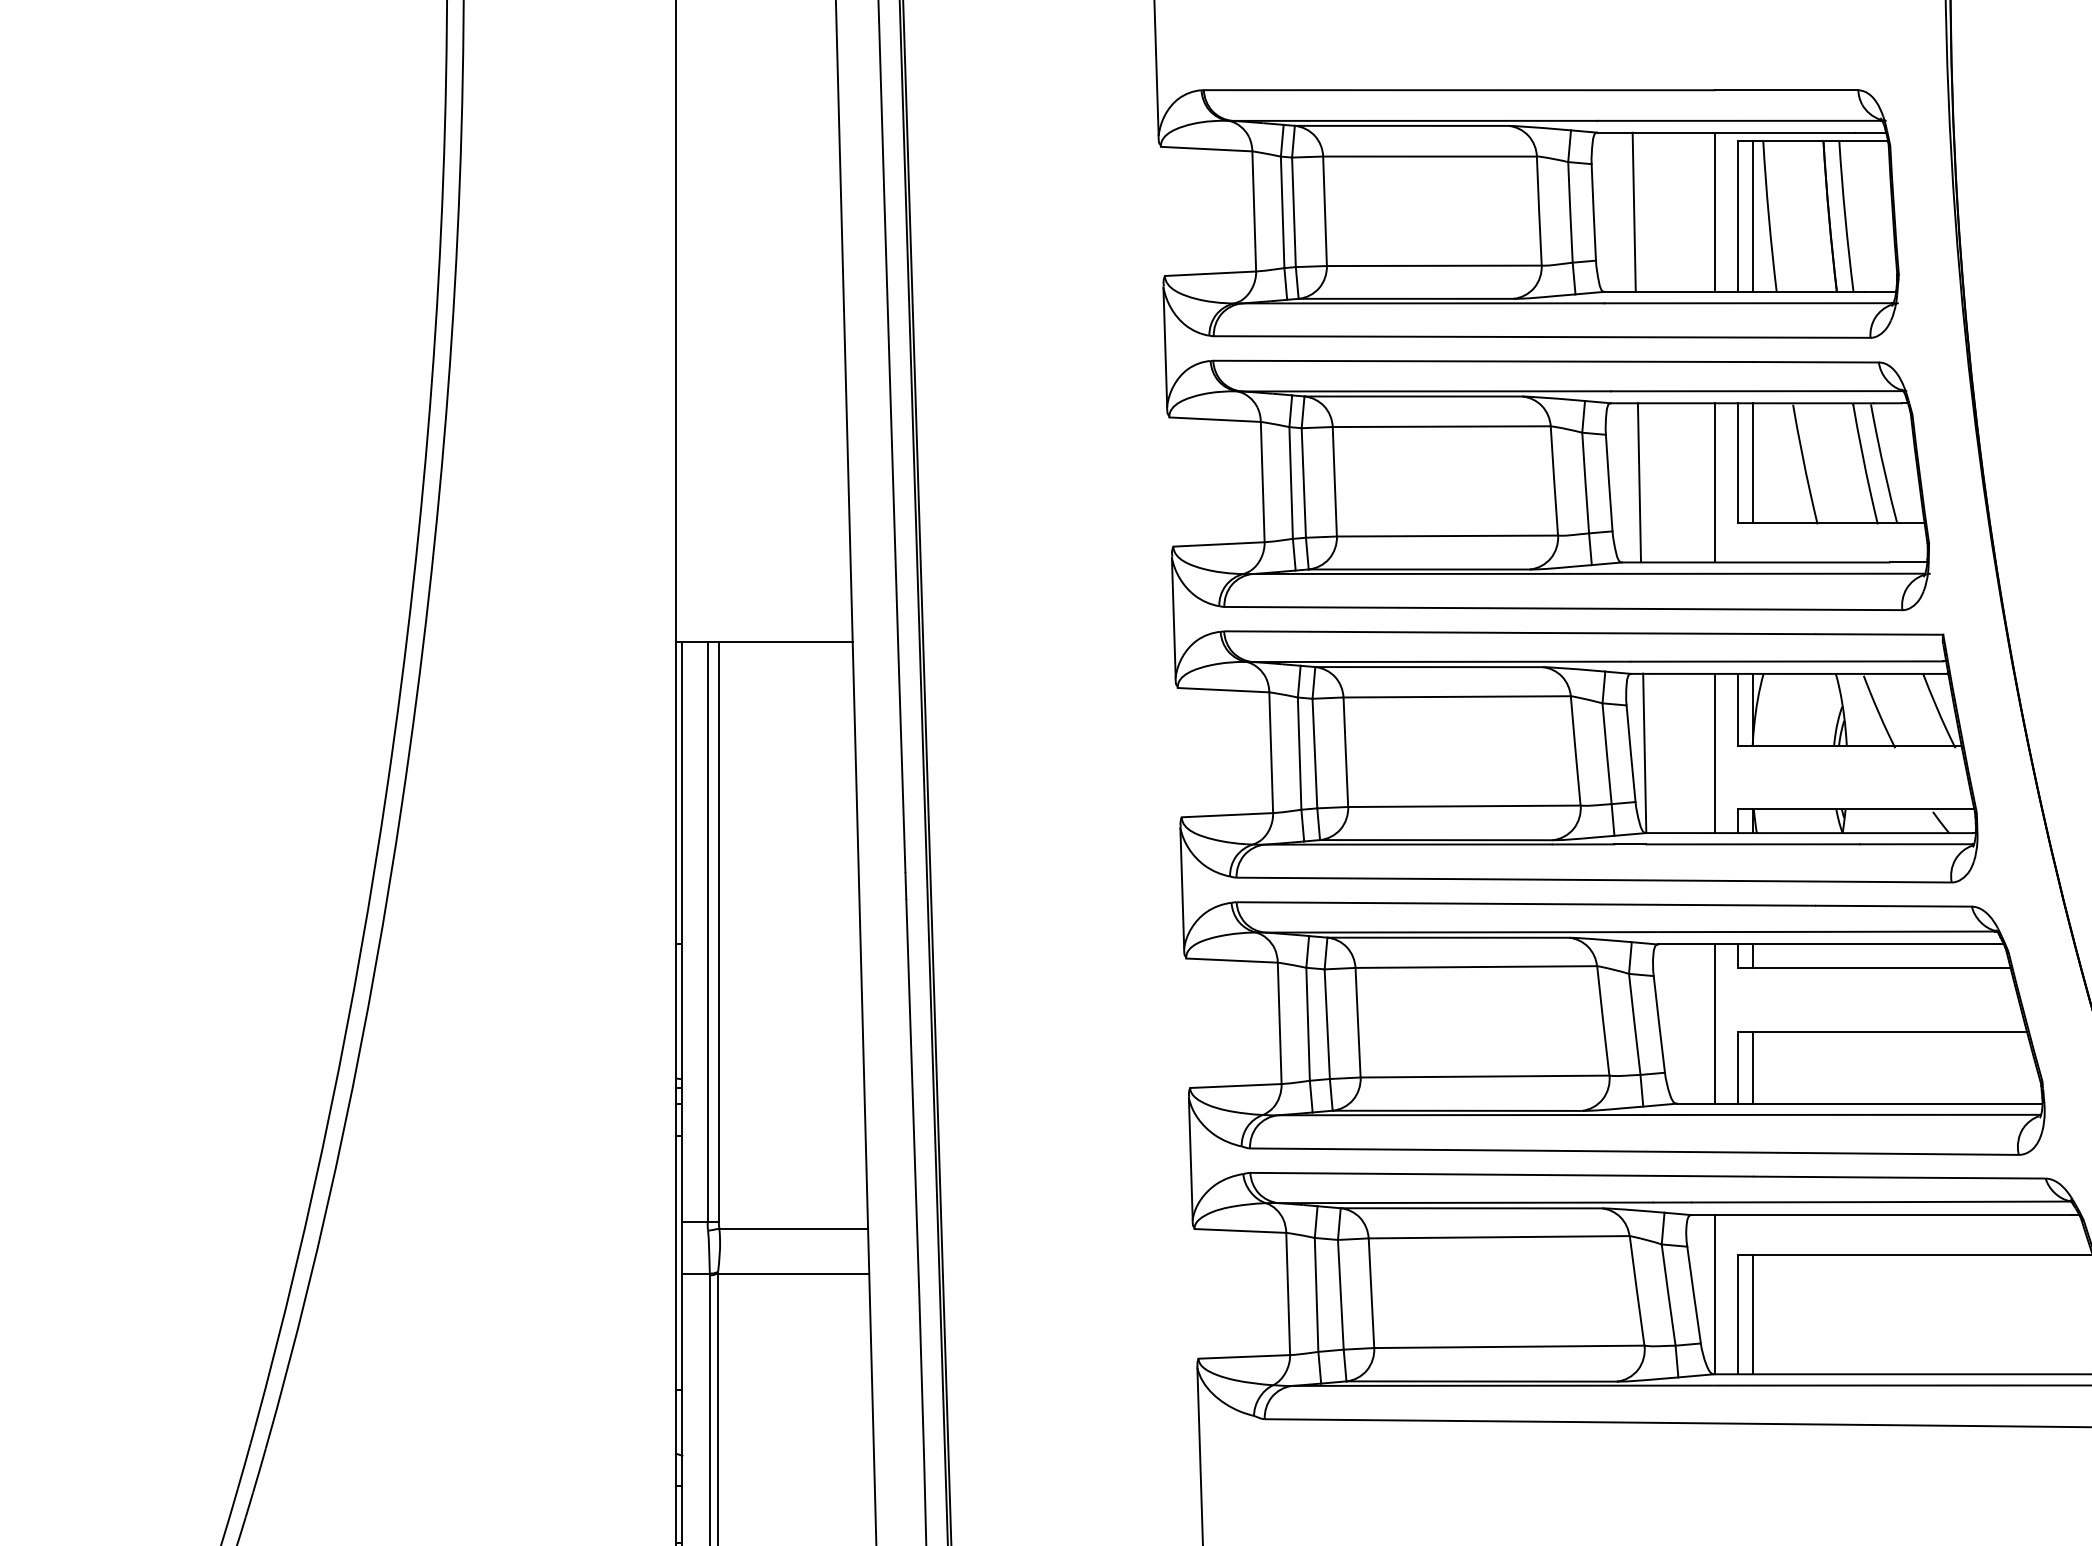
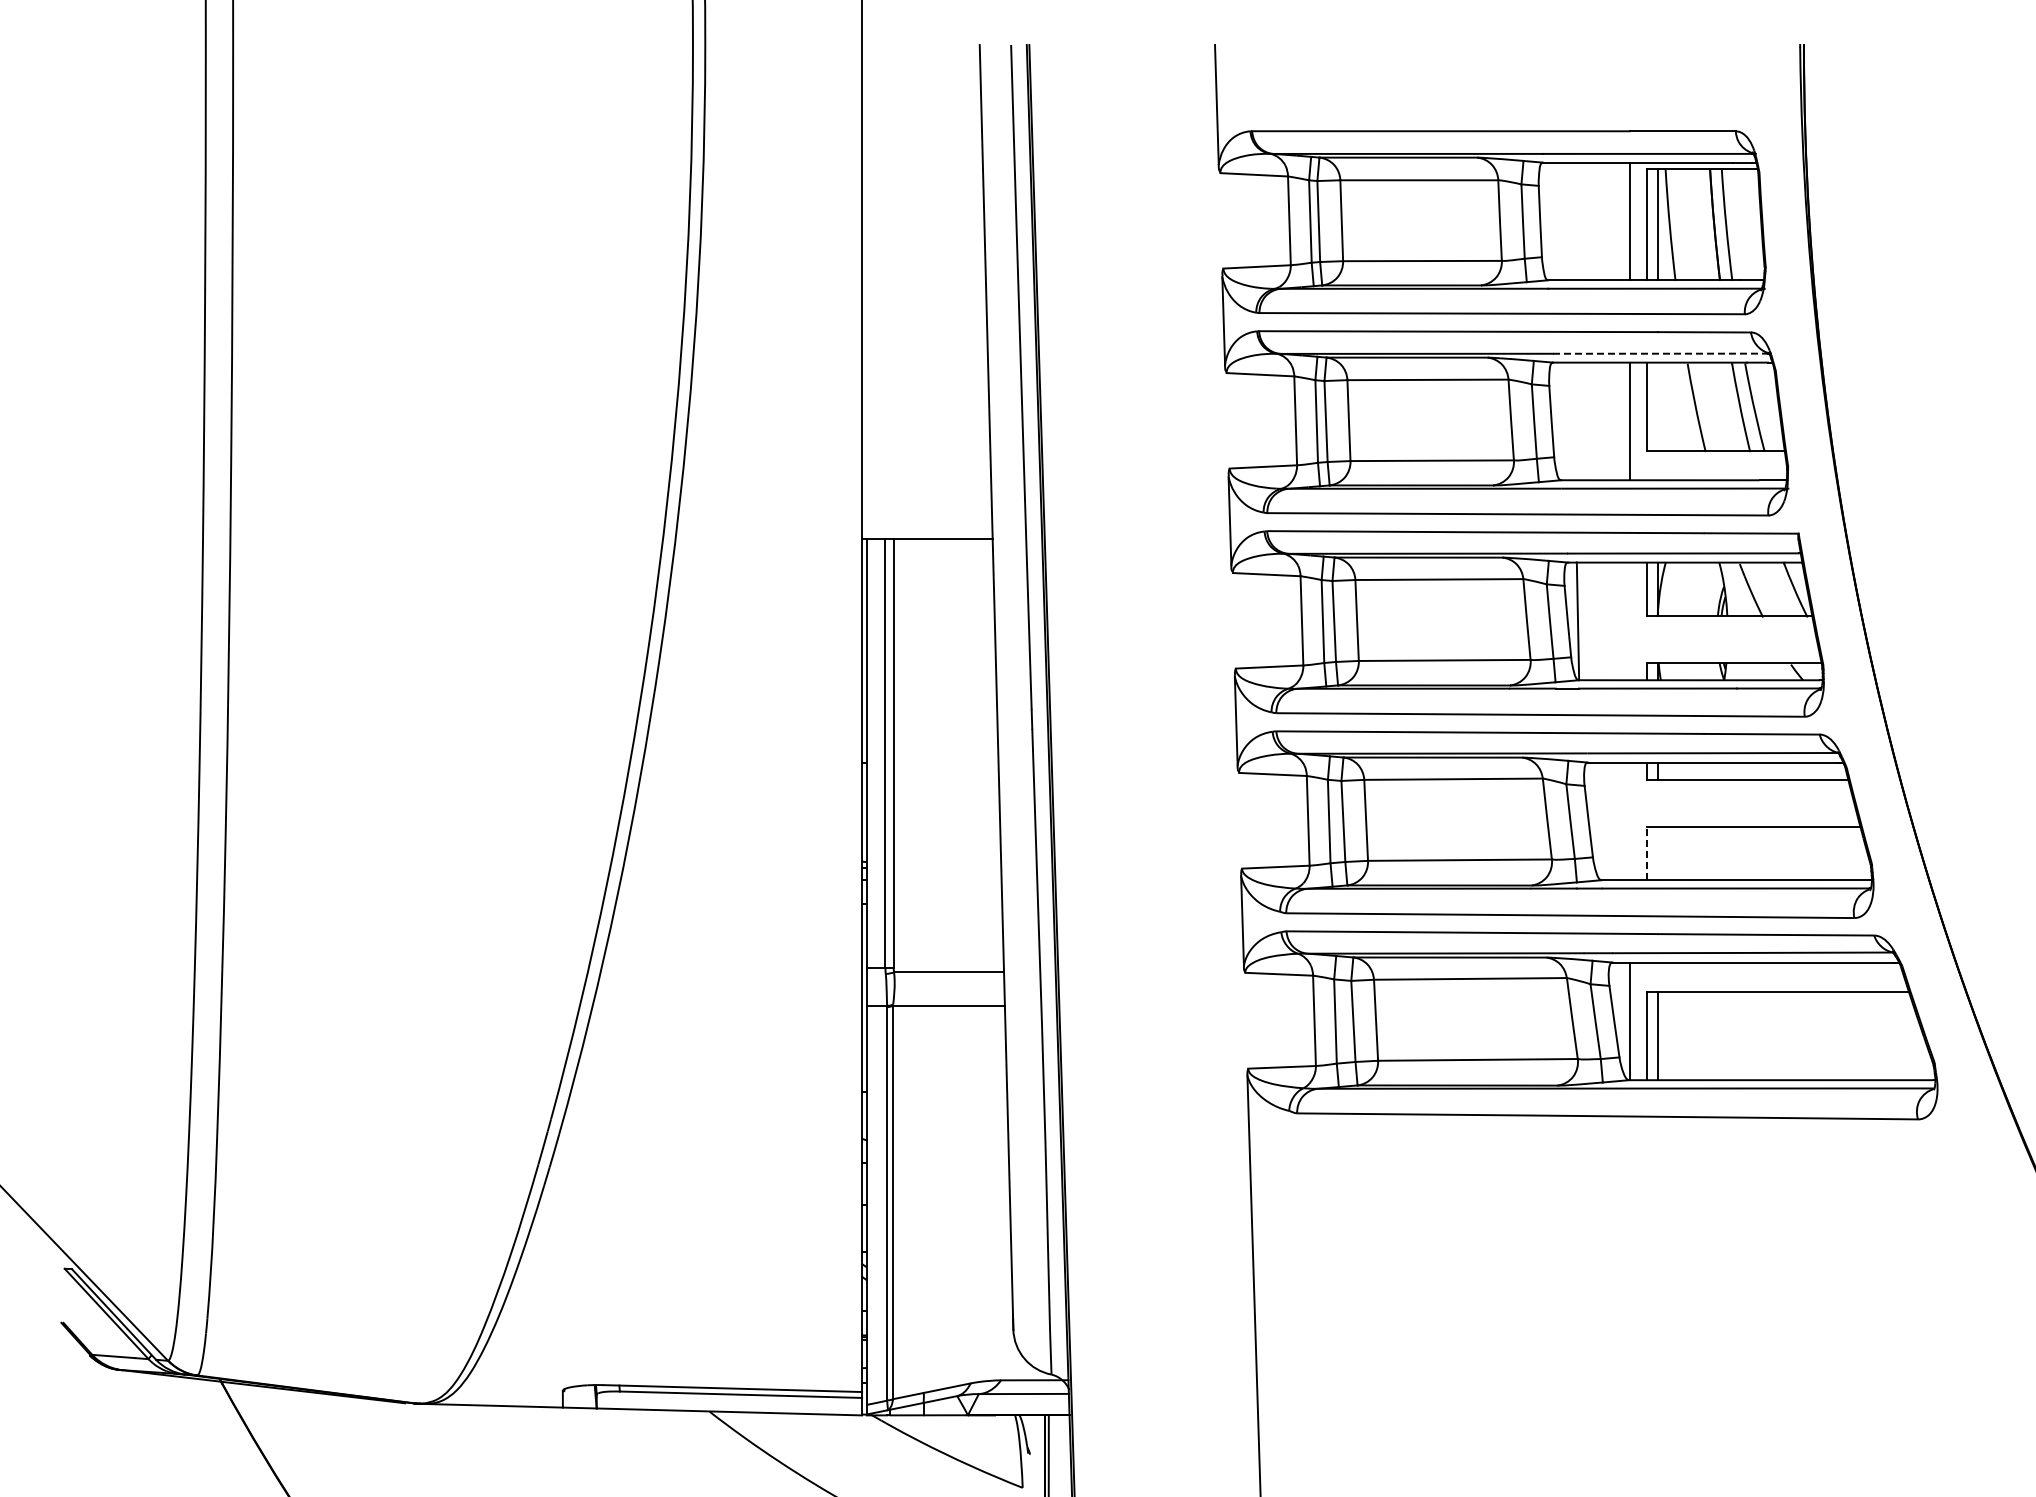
line: (1634, 212) -> (1570, 221), removed
line: (1756, 390) -> (1660, 353), solid -> dashed
line: (1752, 462) -> (1657, 406), removed
line: (1638, 481) -> (1573, 420), removed
line: (1714, 753) -> (1629, 621), removed
line: (1714, 1024) -> (1629, 821), removed
line: (1737, 1067) -> (1646, 853), solid -> dashed
line: (1752, 1067) -> (1657, 853), removed

